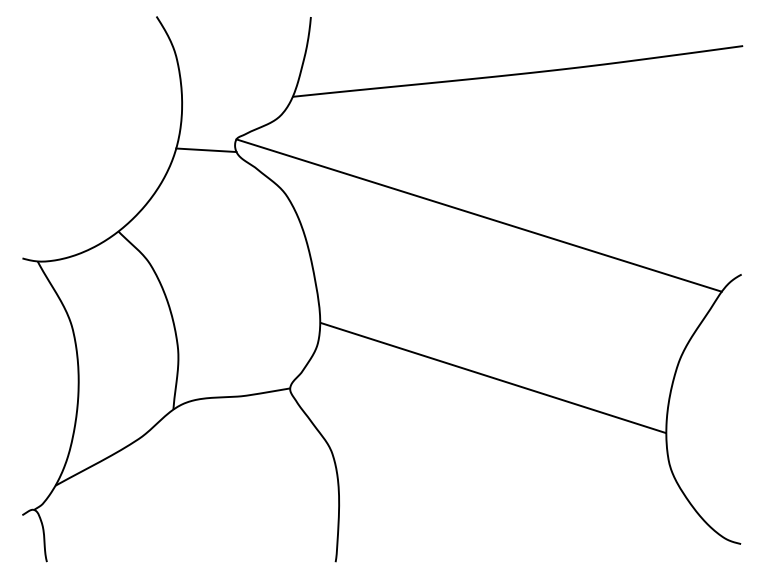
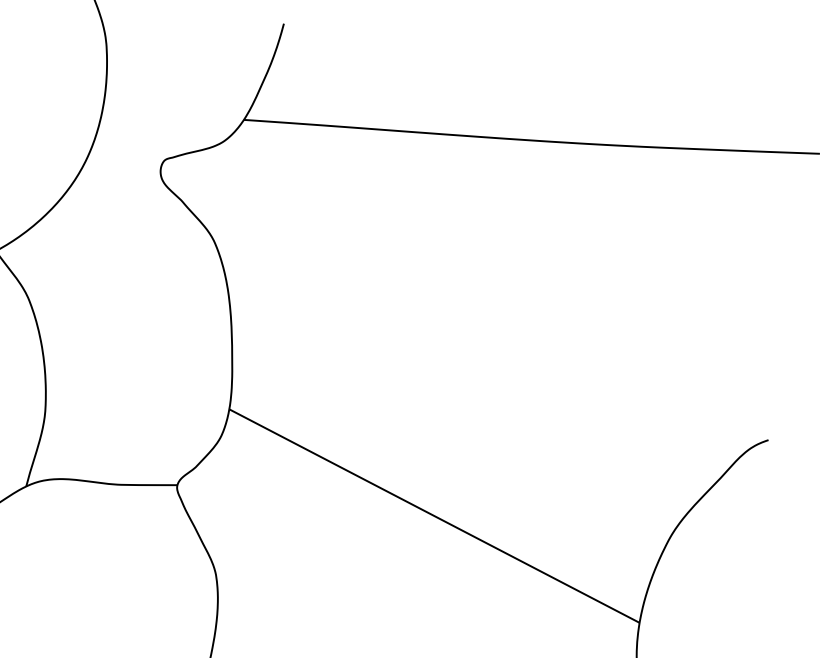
line: (206, 150) -> (123, 168), removed
line: (478, 215) -> (451, 309), removed

